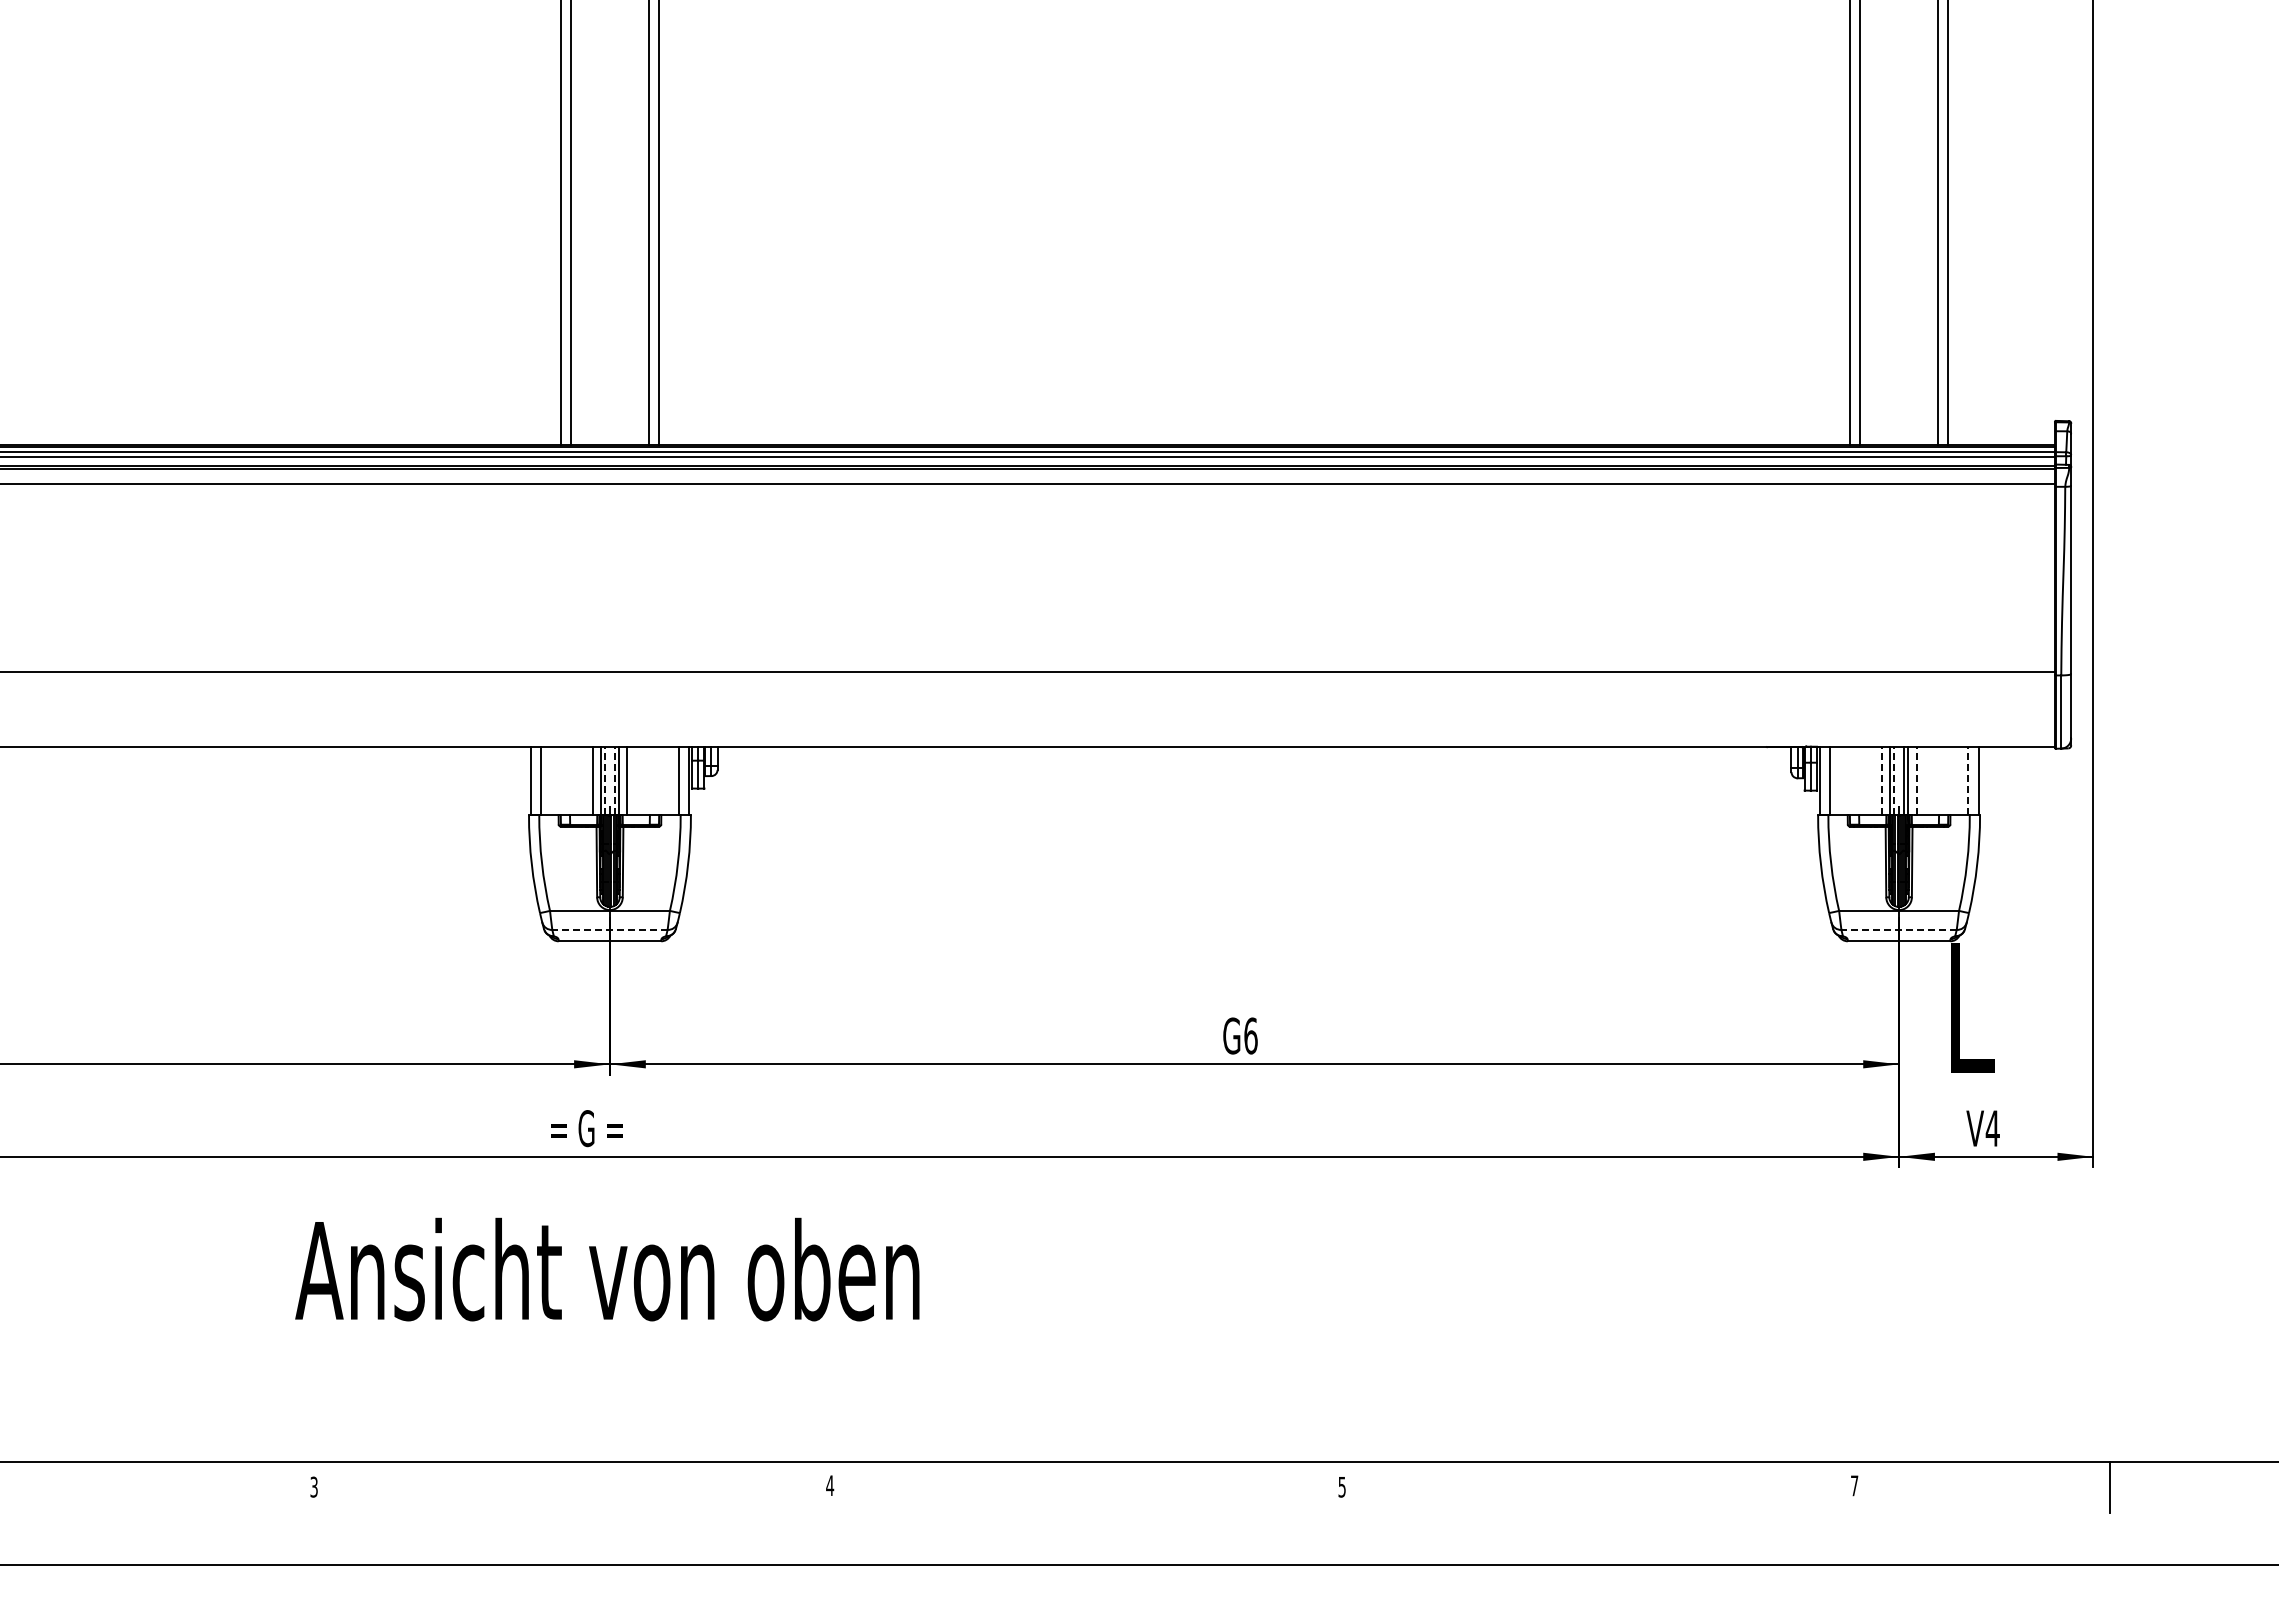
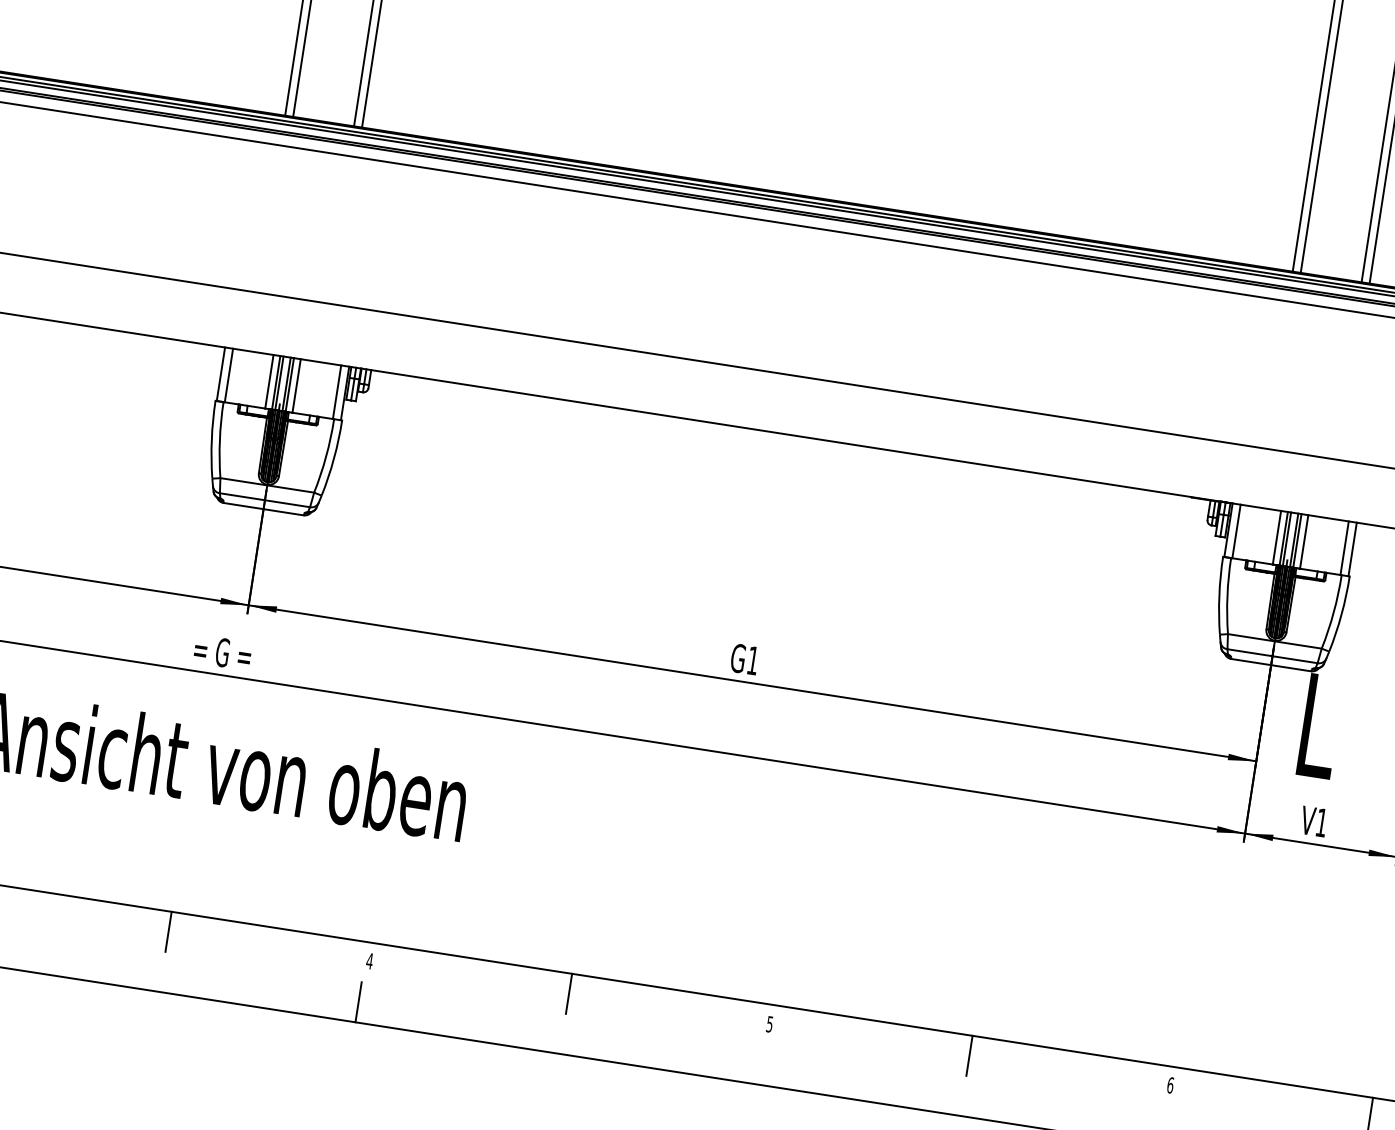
line: (605, 780) -> (279, 382), dashed -> solid
line: (614, 780) -> (286, 384), dashed -> solid
line: (1881, 780) -> (1276, 537), dashed -> solid
line: (1894, 780) -> (1287, 538), dashed -> solid
line: (1916, 780) -> (1304, 541), dashed -> solid
line: (1968, 780) -> (1344, 547), dashed -> solid
line: (609, 929) -> (264, 499), dashed -> solid
line: (1899, 929) -> (1272, 655), dashed -> solid
text: (1250, 1035) -> (752, 660), G6 -> G1
text: (1992, 1128) -> (1321, 822), V4 -> V1
text: (1854, 1485) -> (1170, 1085), 7 -> 6
line: (572, 1487) -> (168, 931), added
line: (1085, 1487) -> (569, 993), added
line: (1597, 1487) -> (969, 1055), added
line: (824, 1538) -> (359, 1001), added

